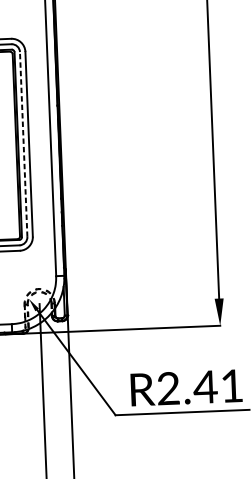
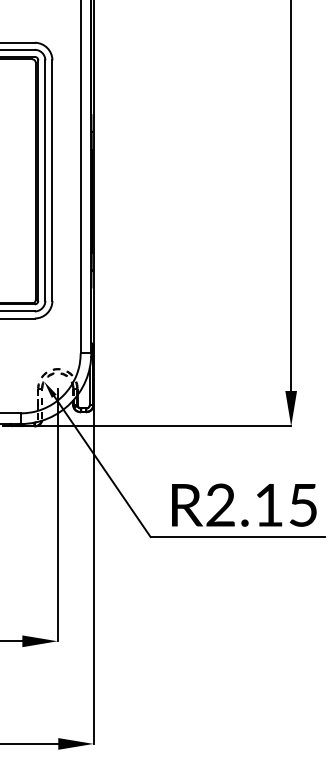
line: (23, 144) -> (45, 180), dashed -> solid
text: (217, 386) -> (284, 505), R2.41 -> R2.15

